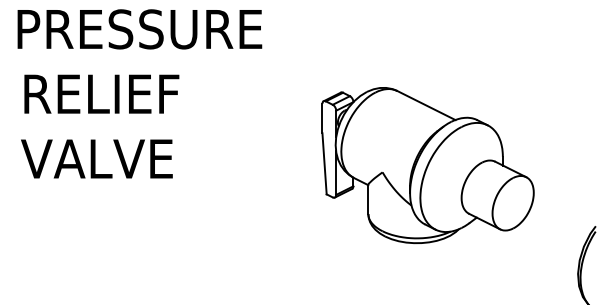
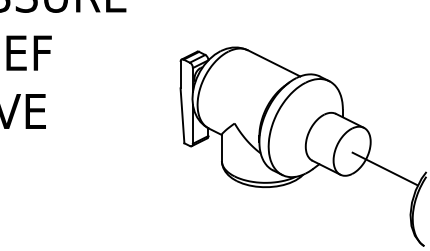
line: (549, 222) -> (384, 168), added

